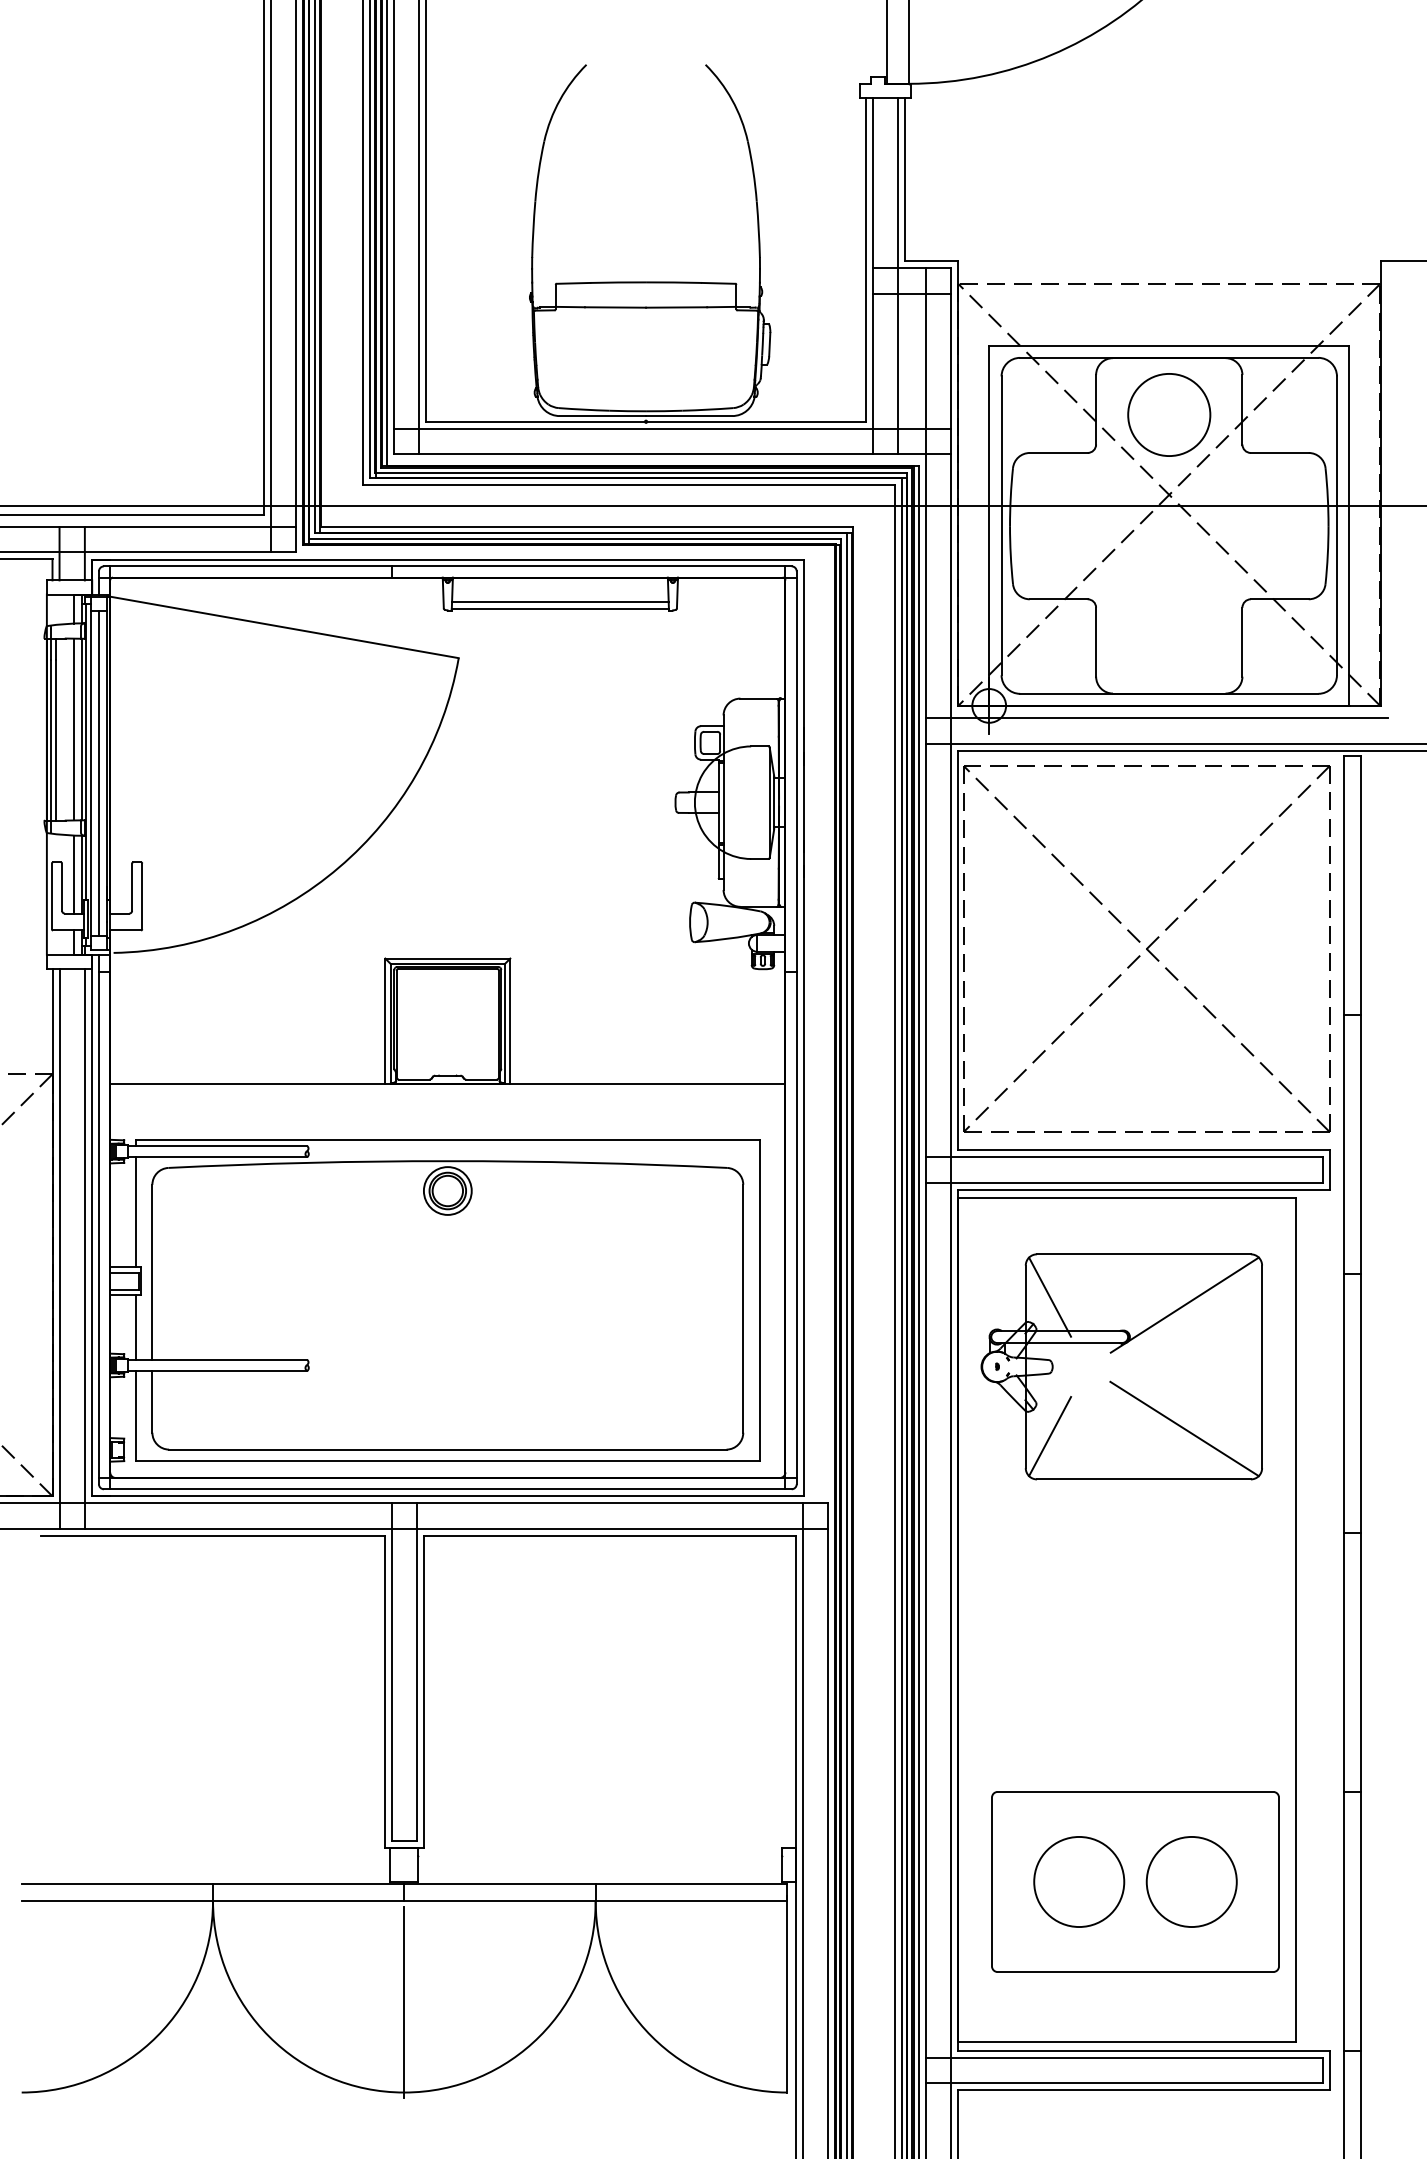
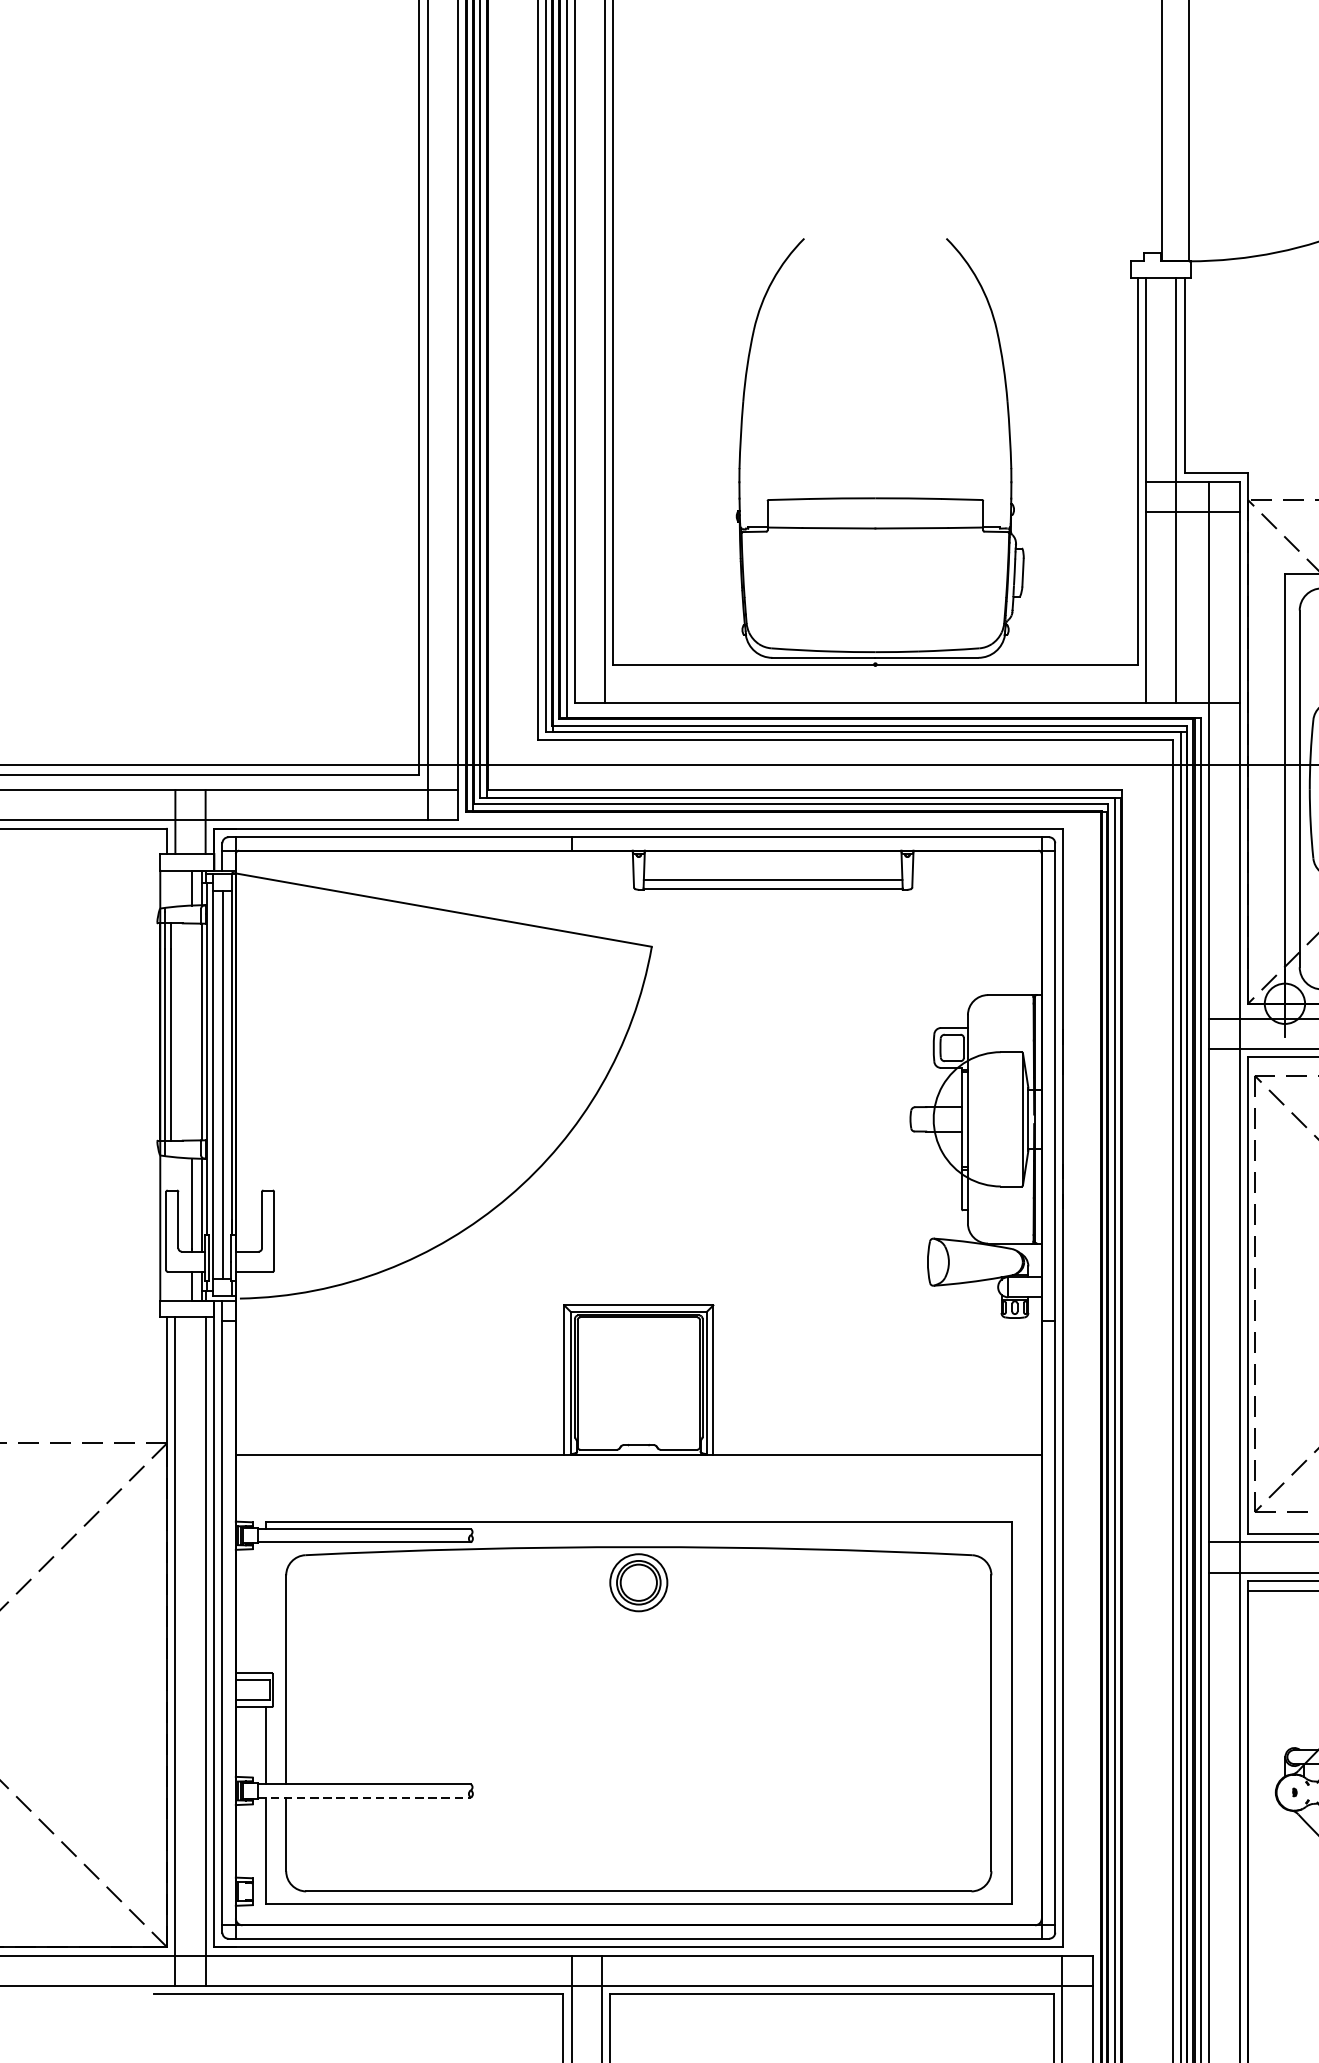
line: (672, 428) -> (906, 672), removed
line: (73, 729) -> (192, 1031), removed
line: (135, 1211) -> (266, 1607), removed
line: (218, 1371) -> (365, 1798), solid -> dashed

